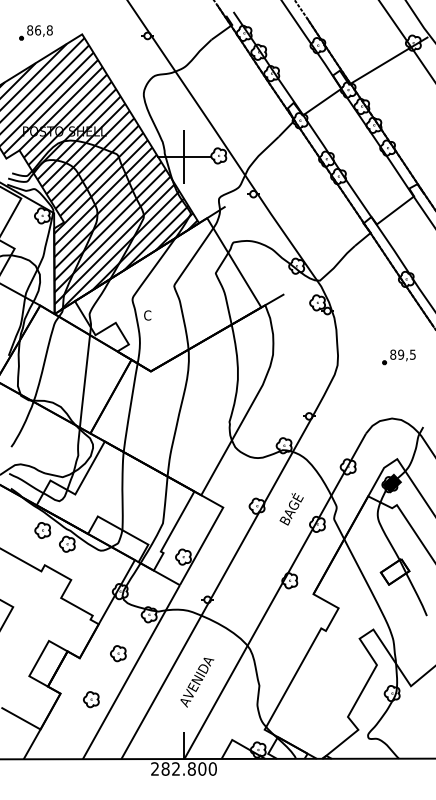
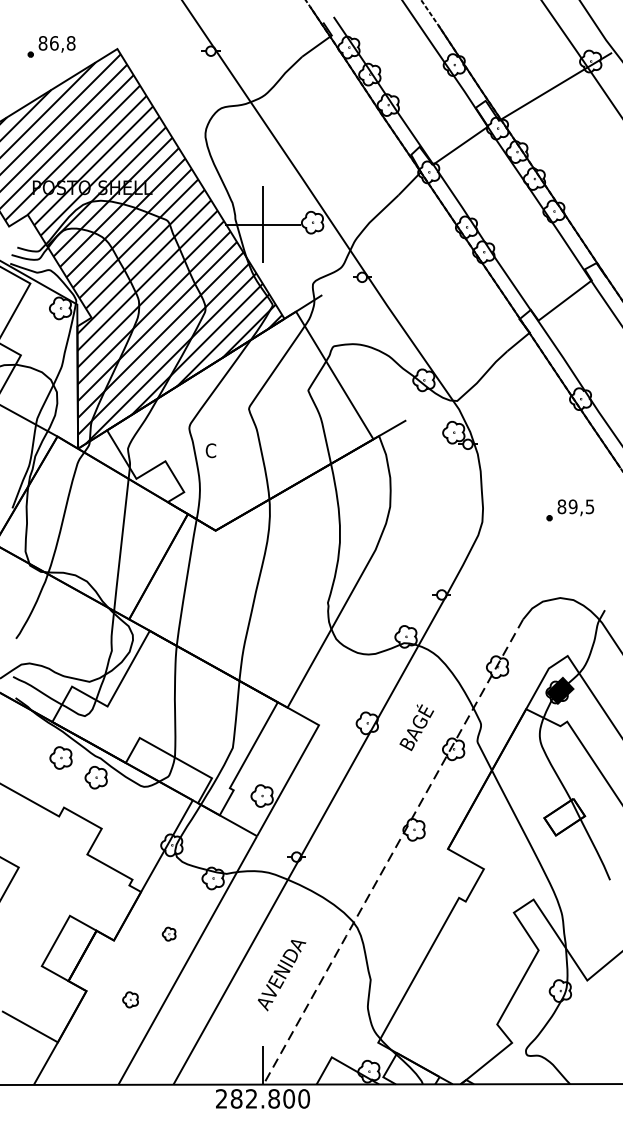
line: (274, 597) -> (392, 853), solid -> dashed
part: (118, 653) -> (169, 933), size x0.6
part: (91, 699) -> (130, 999), size x0.7

